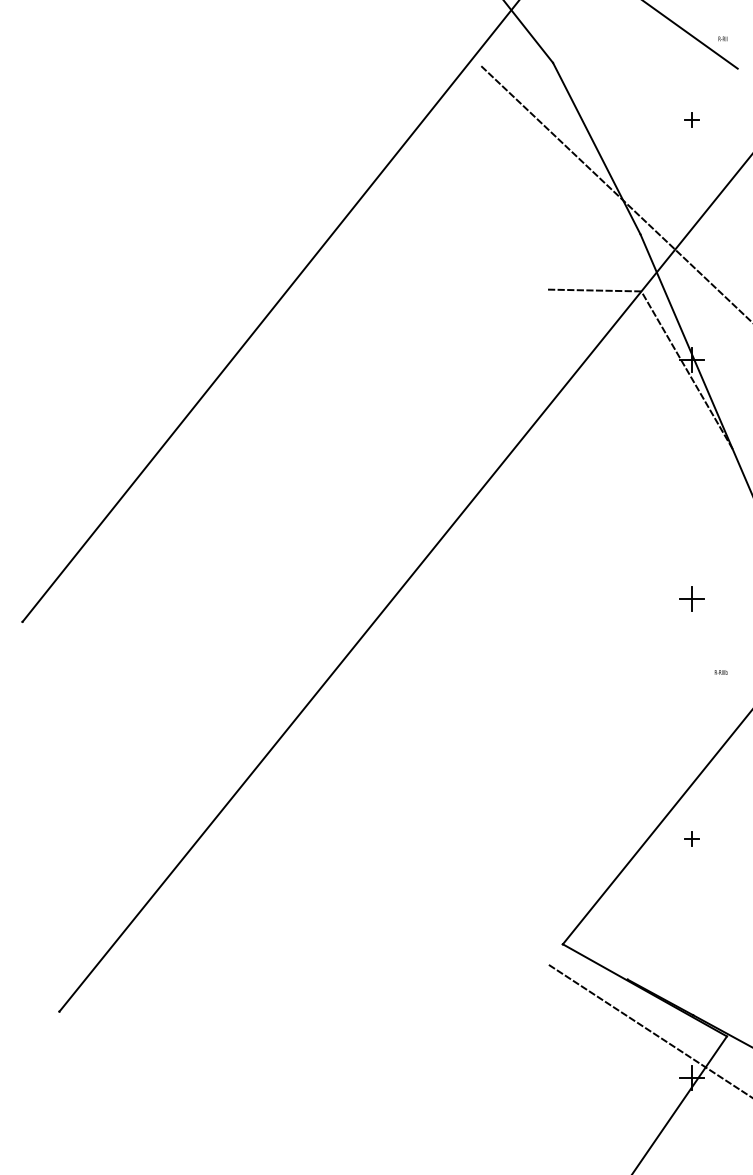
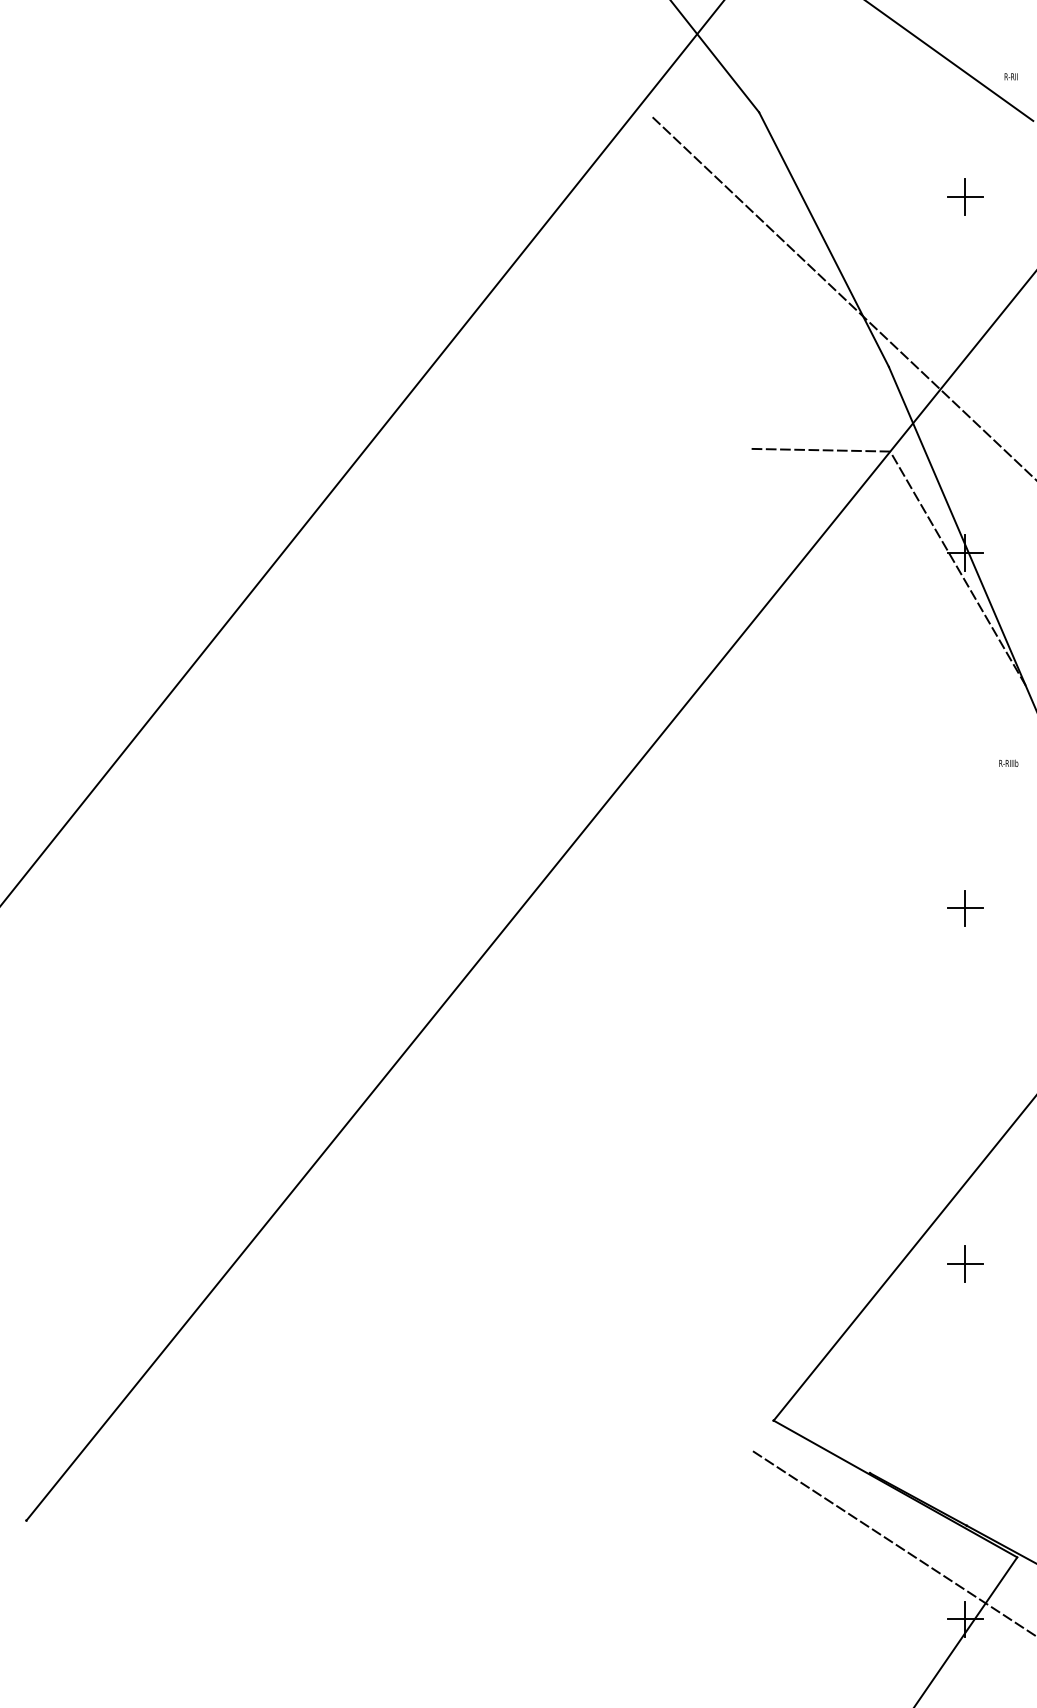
part: (691, 119) -> (964, 196), size x1.67
text: (720, 672) -> (1007, 763), moved
part: (691, 838) -> (964, 1263), size x1.67

